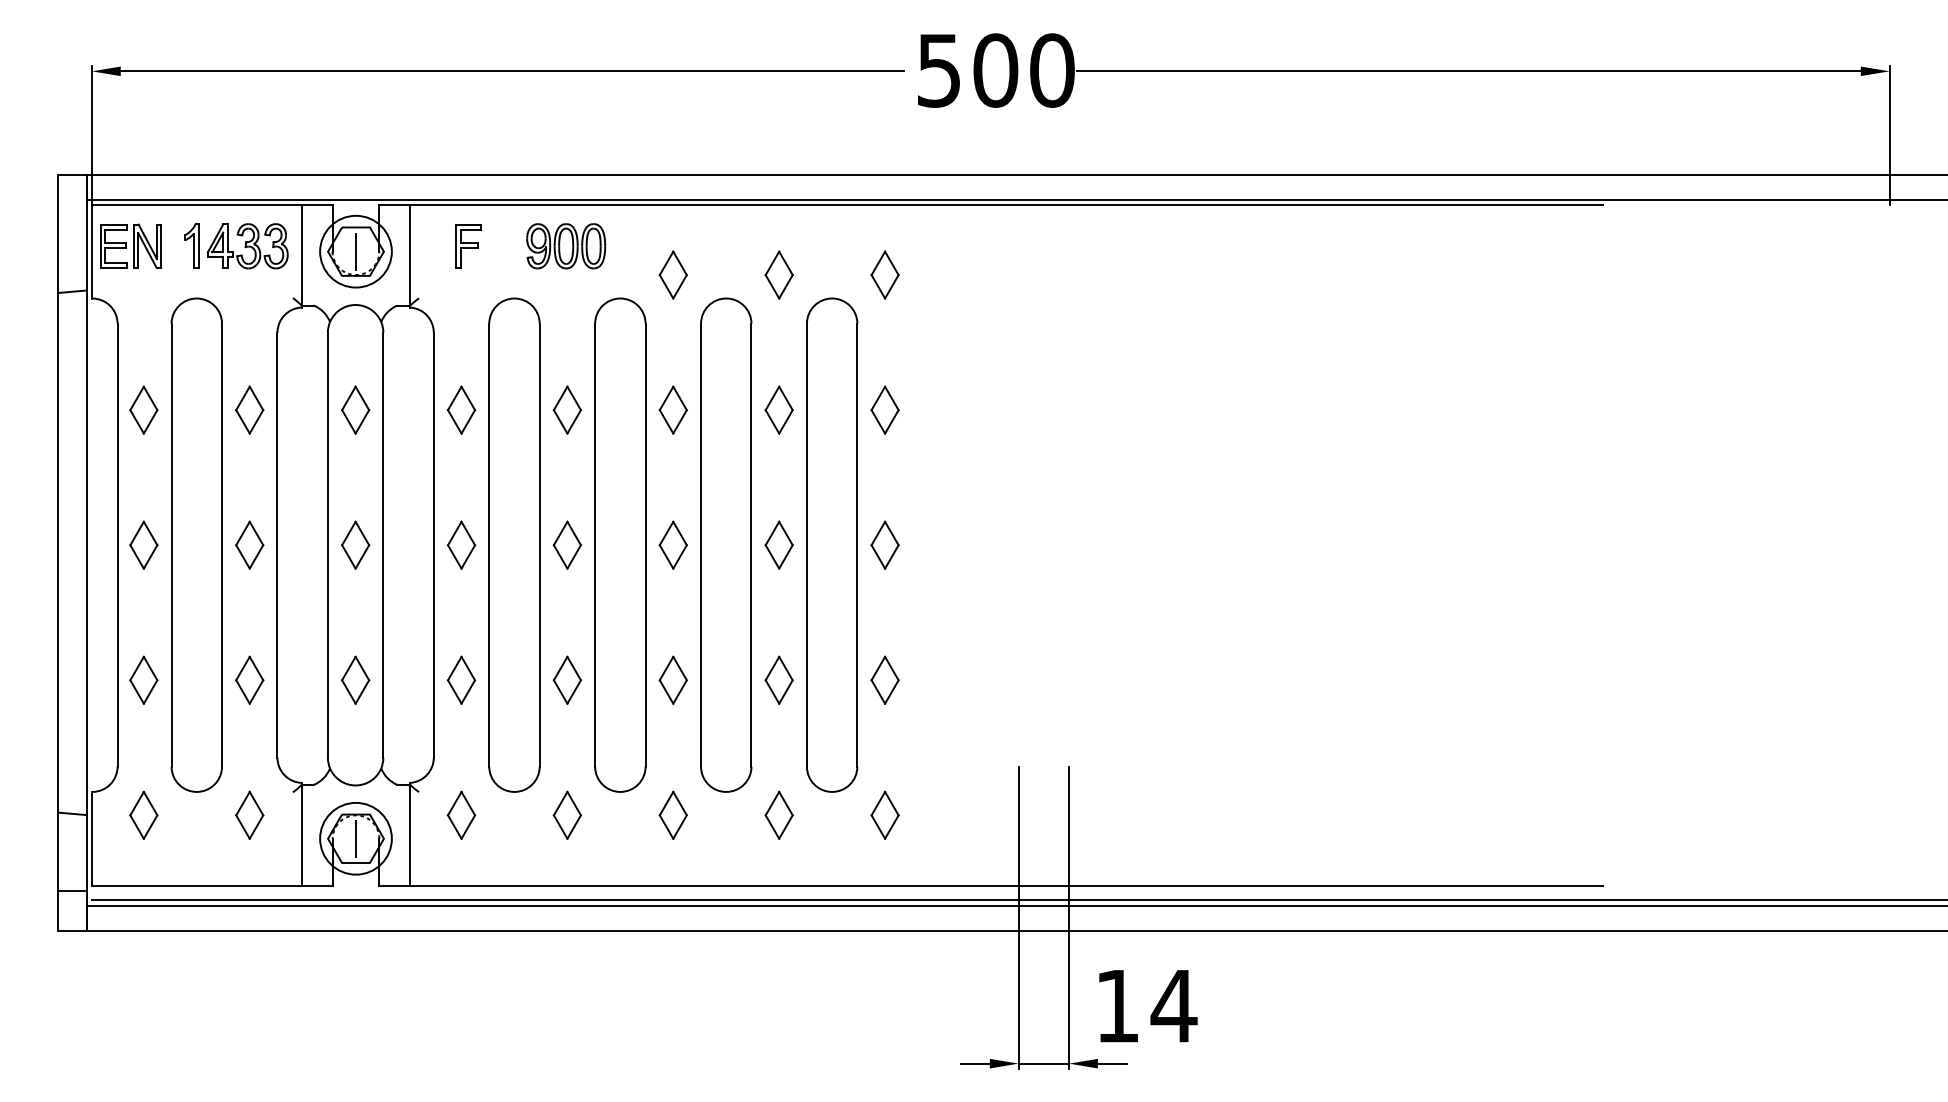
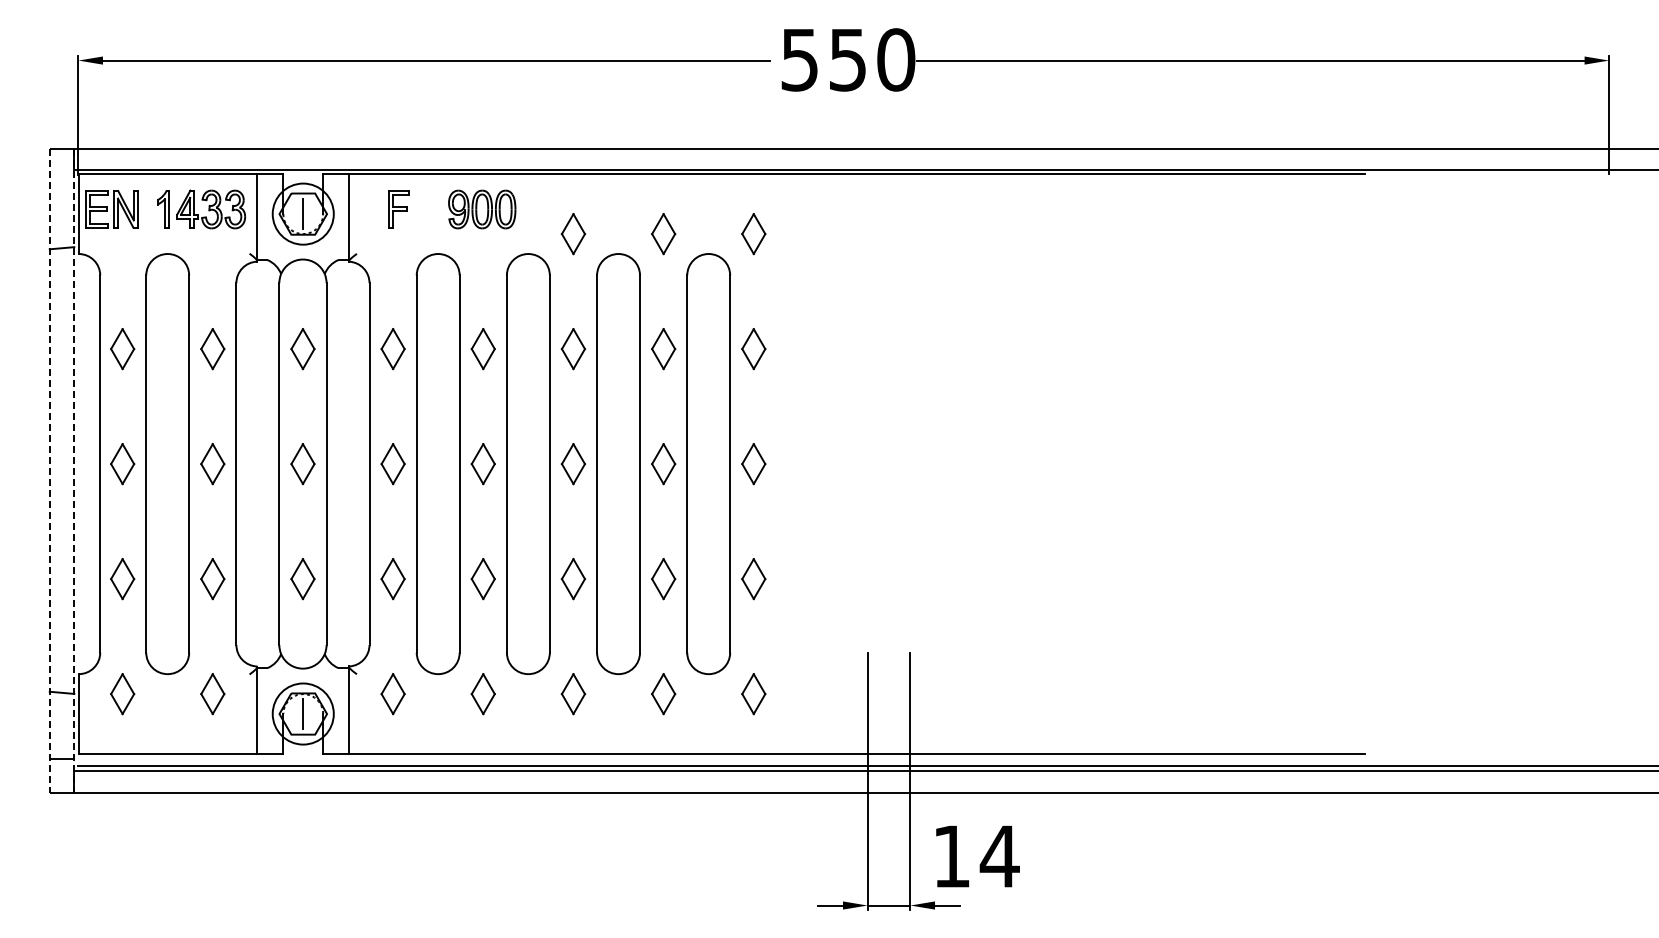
text: (996, 70) -> (848, 59), 500 -> 550
line: (57, 553) -> (49, 471), solid -> dashed
line: (87, 553) -> (74, 471), solid -> dashed

